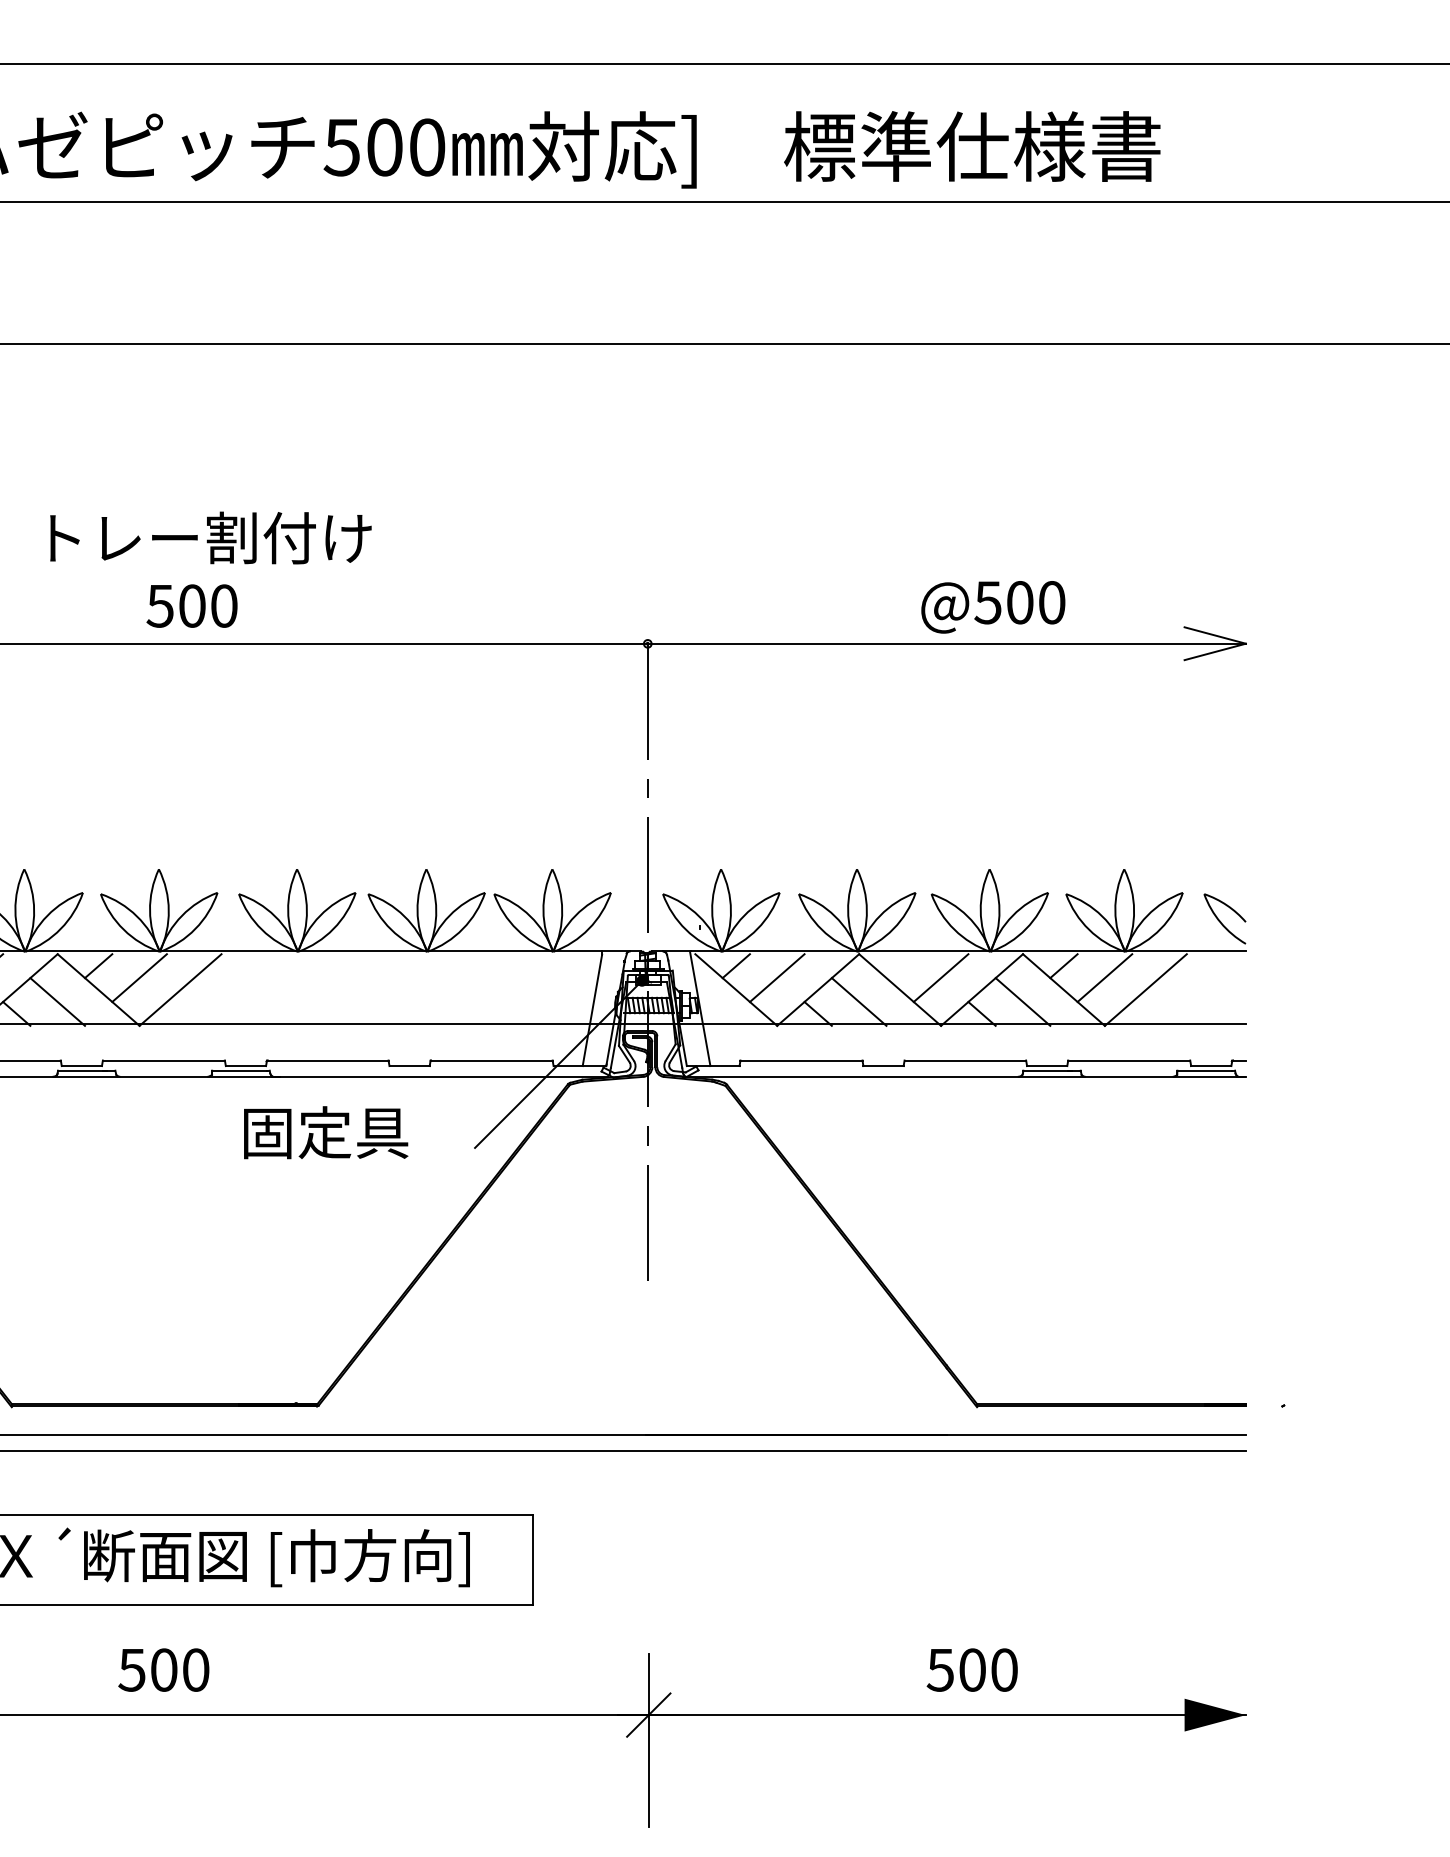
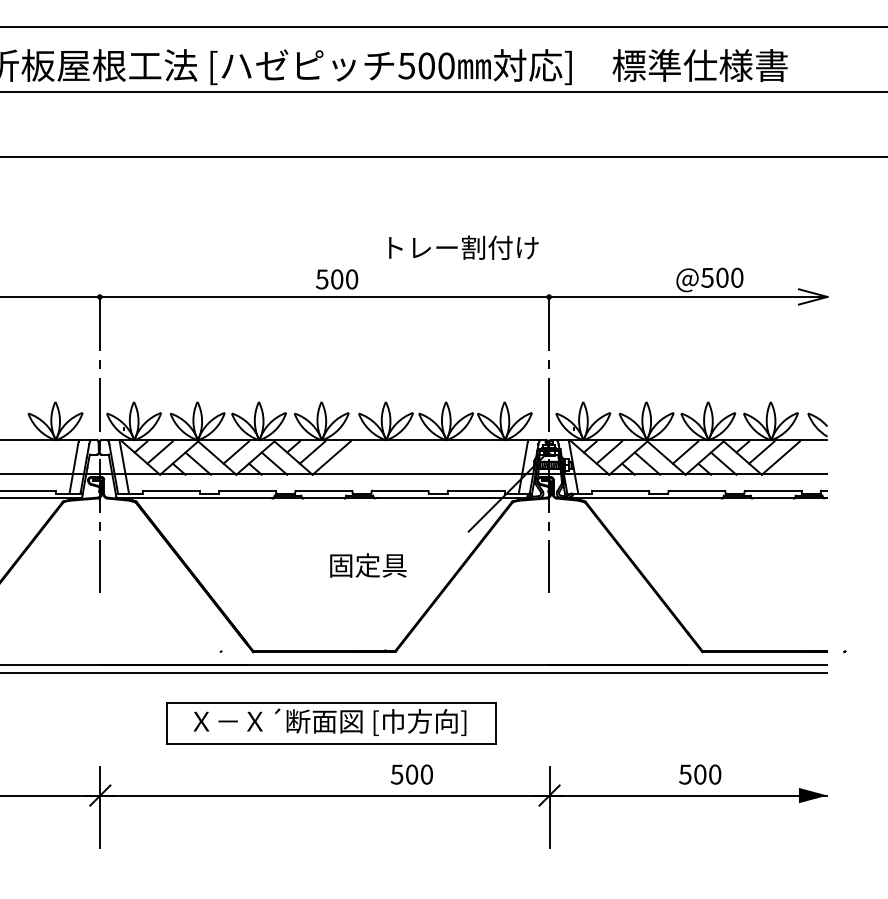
text: (210, 537) -> (463, 247), moved
text: (326, 1132) -> (368, 565), moved
text: (163, 1669) -> (411, 774), moved

